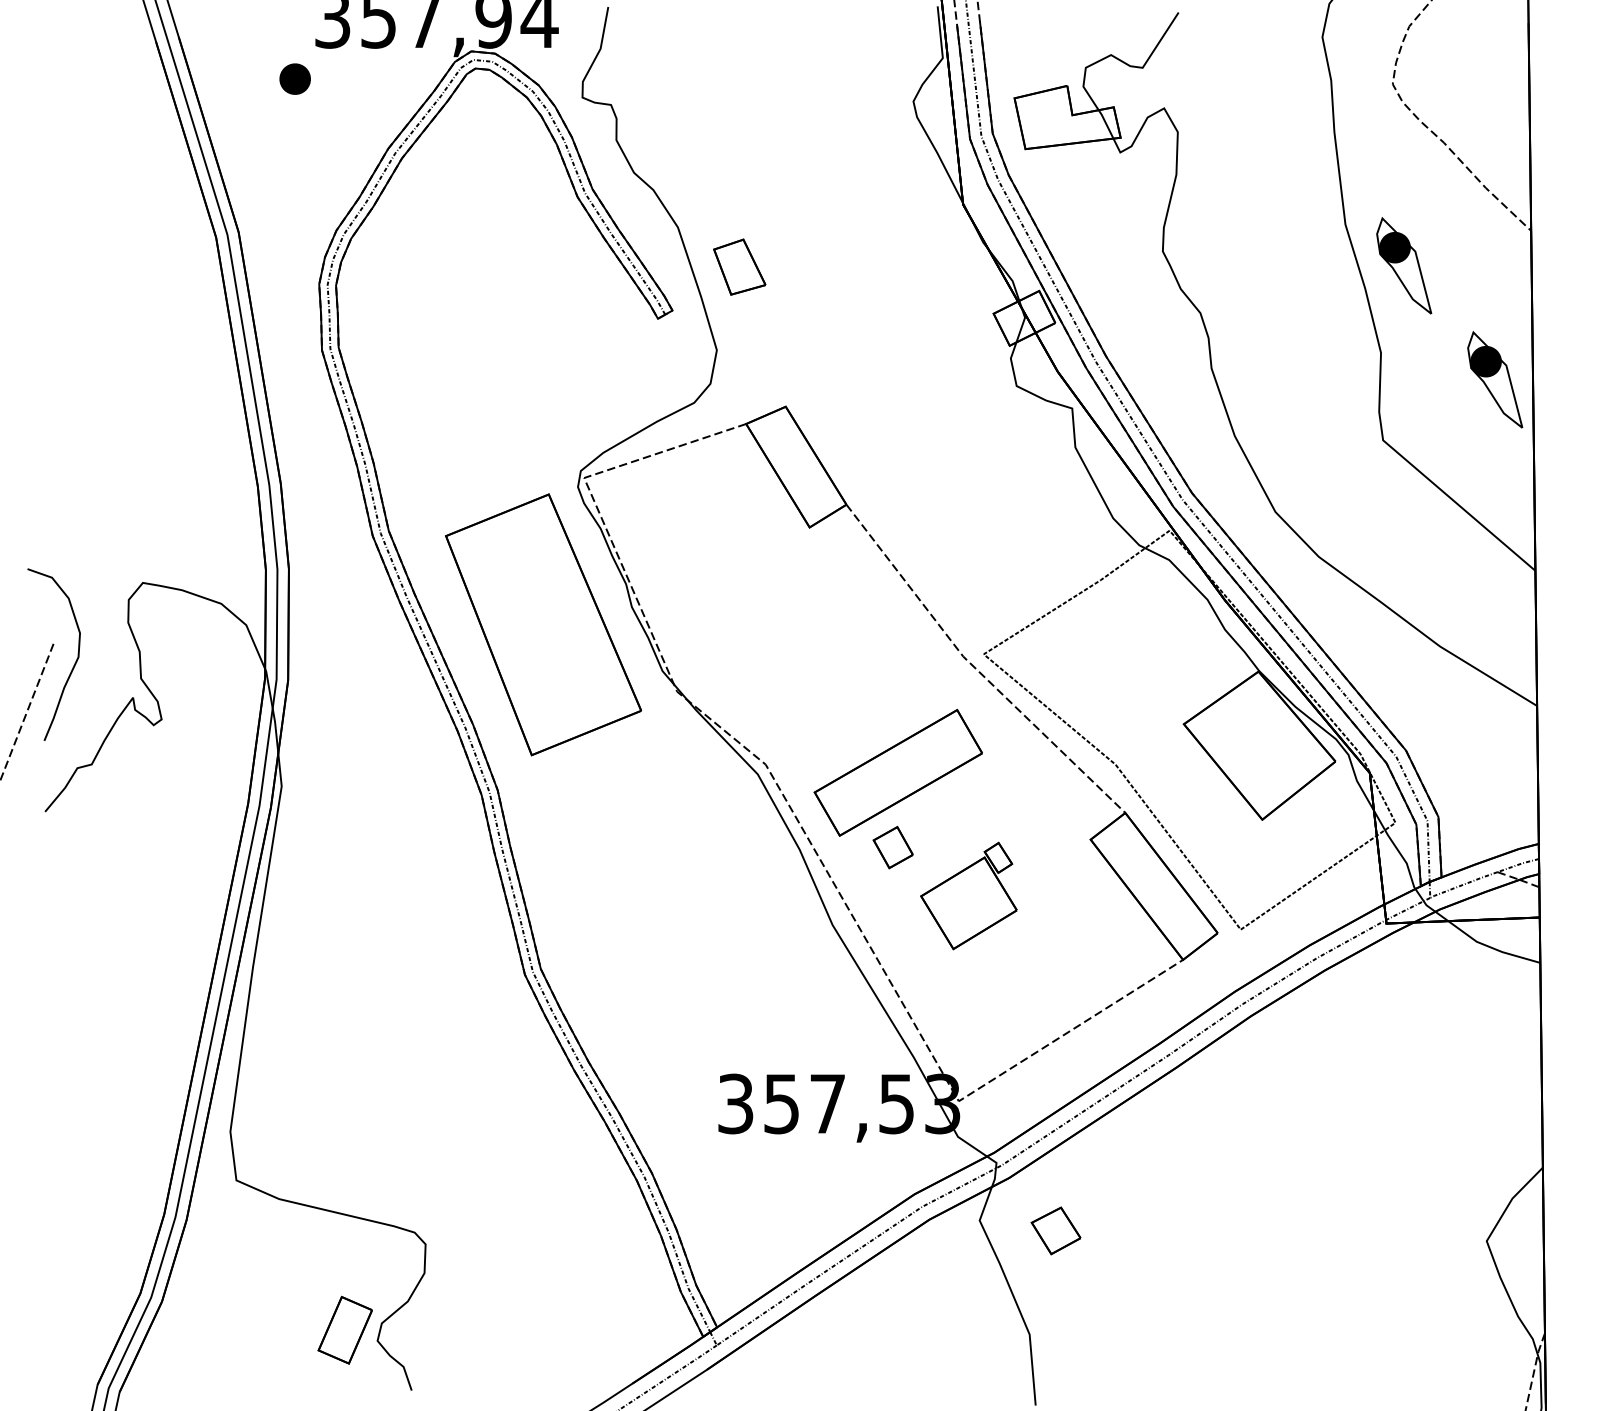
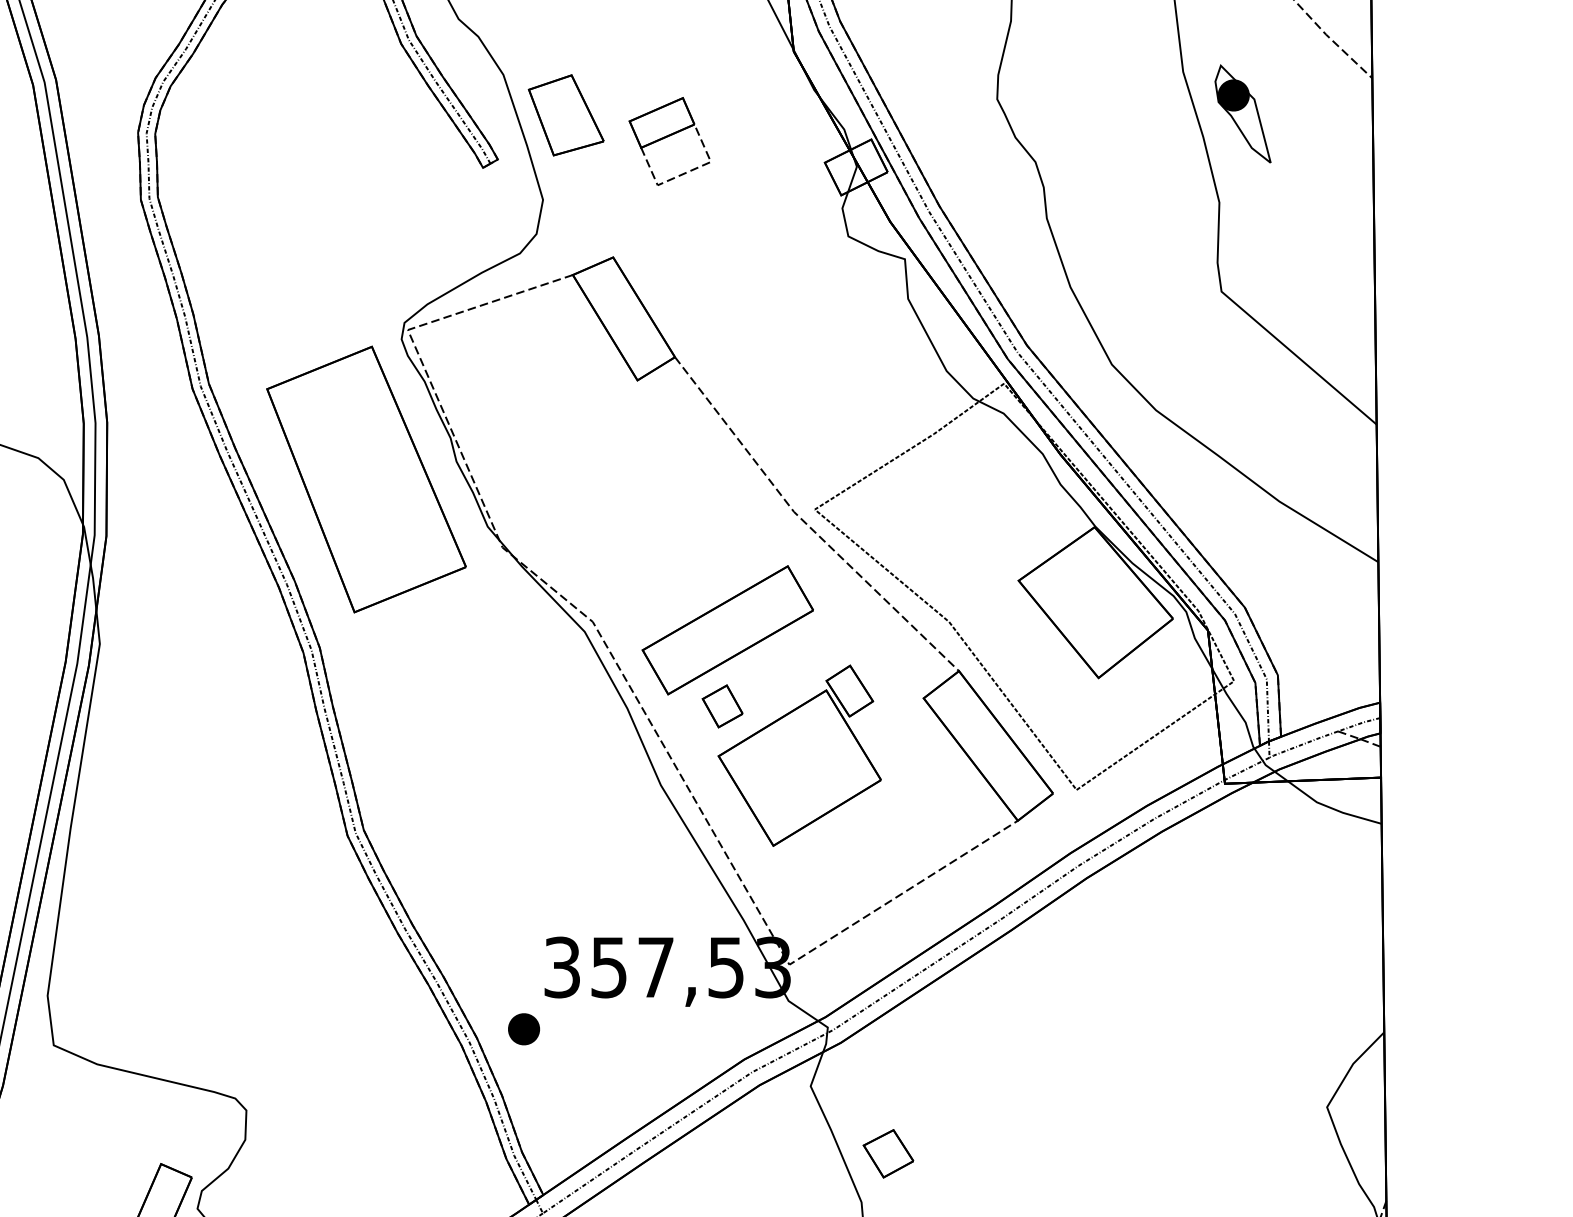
part: (739, 266) -> (566, 114), size x1.43
part: (840, 292) -> (668, 141), added
part: (1495, 379) -> (1335, 229), removed
part: (968, 895) -> (799, 755), size x1.67
part: (697, 1164) -> (523, 1029), added
part: (1055, 1230) -> (887, 1153), moved

